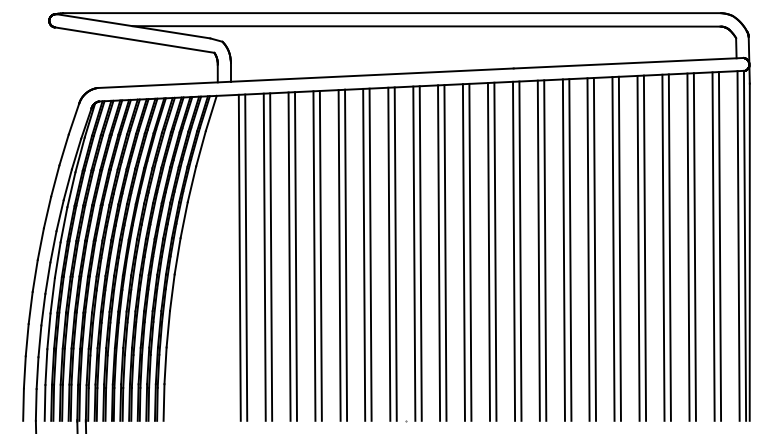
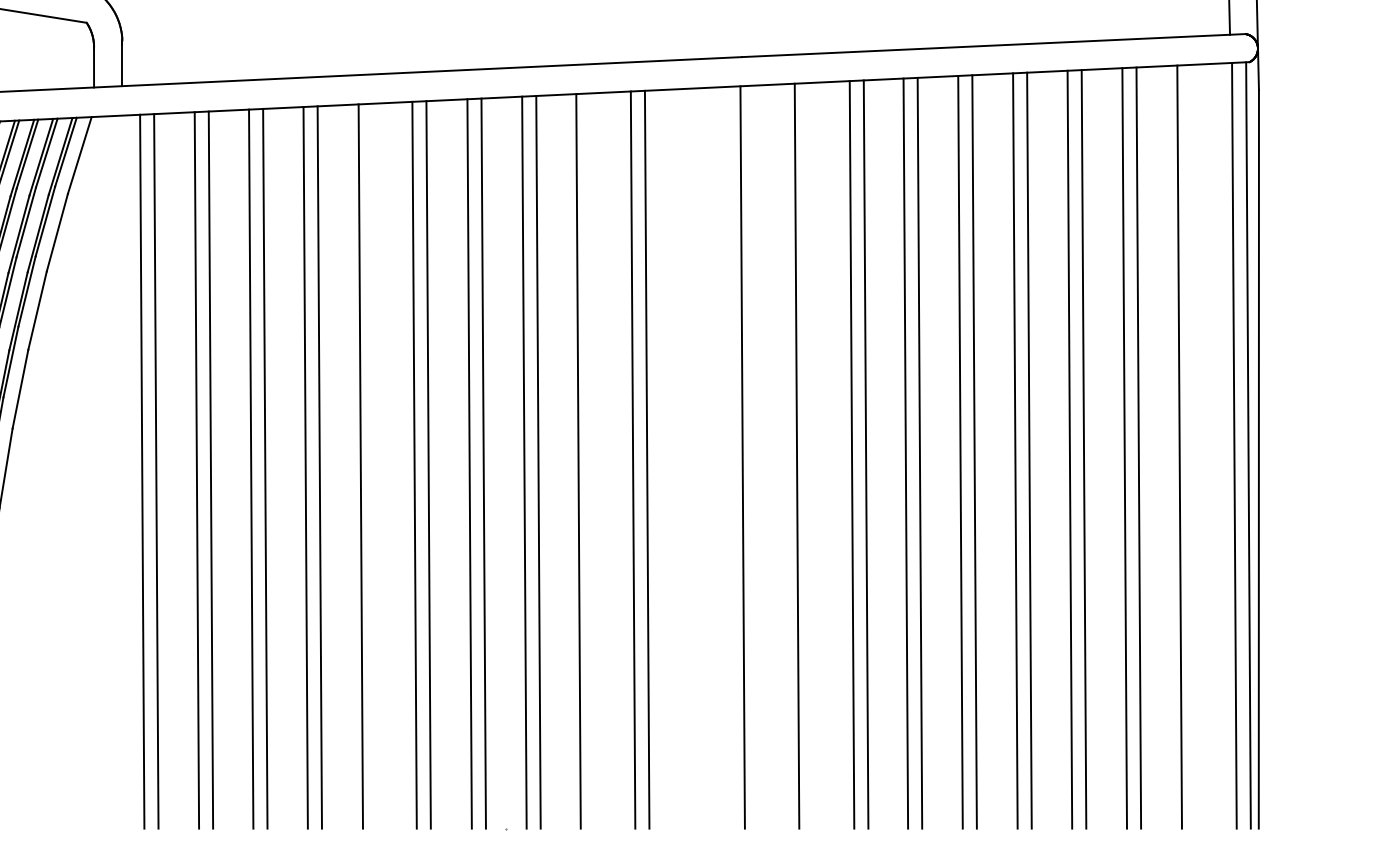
line: (719, 246) -> (1192, 446), removed
line: (520, 250) -> (756, 455), removed
line: (545, 250) -> (811, 455), removed
line: (488, 251) -> (686, 457), removed
line: (495, 251) -> (702, 457), removed
line: (445, 252) -> (592, 459), removed
line: (346, 254) -> (375, 464), removed

